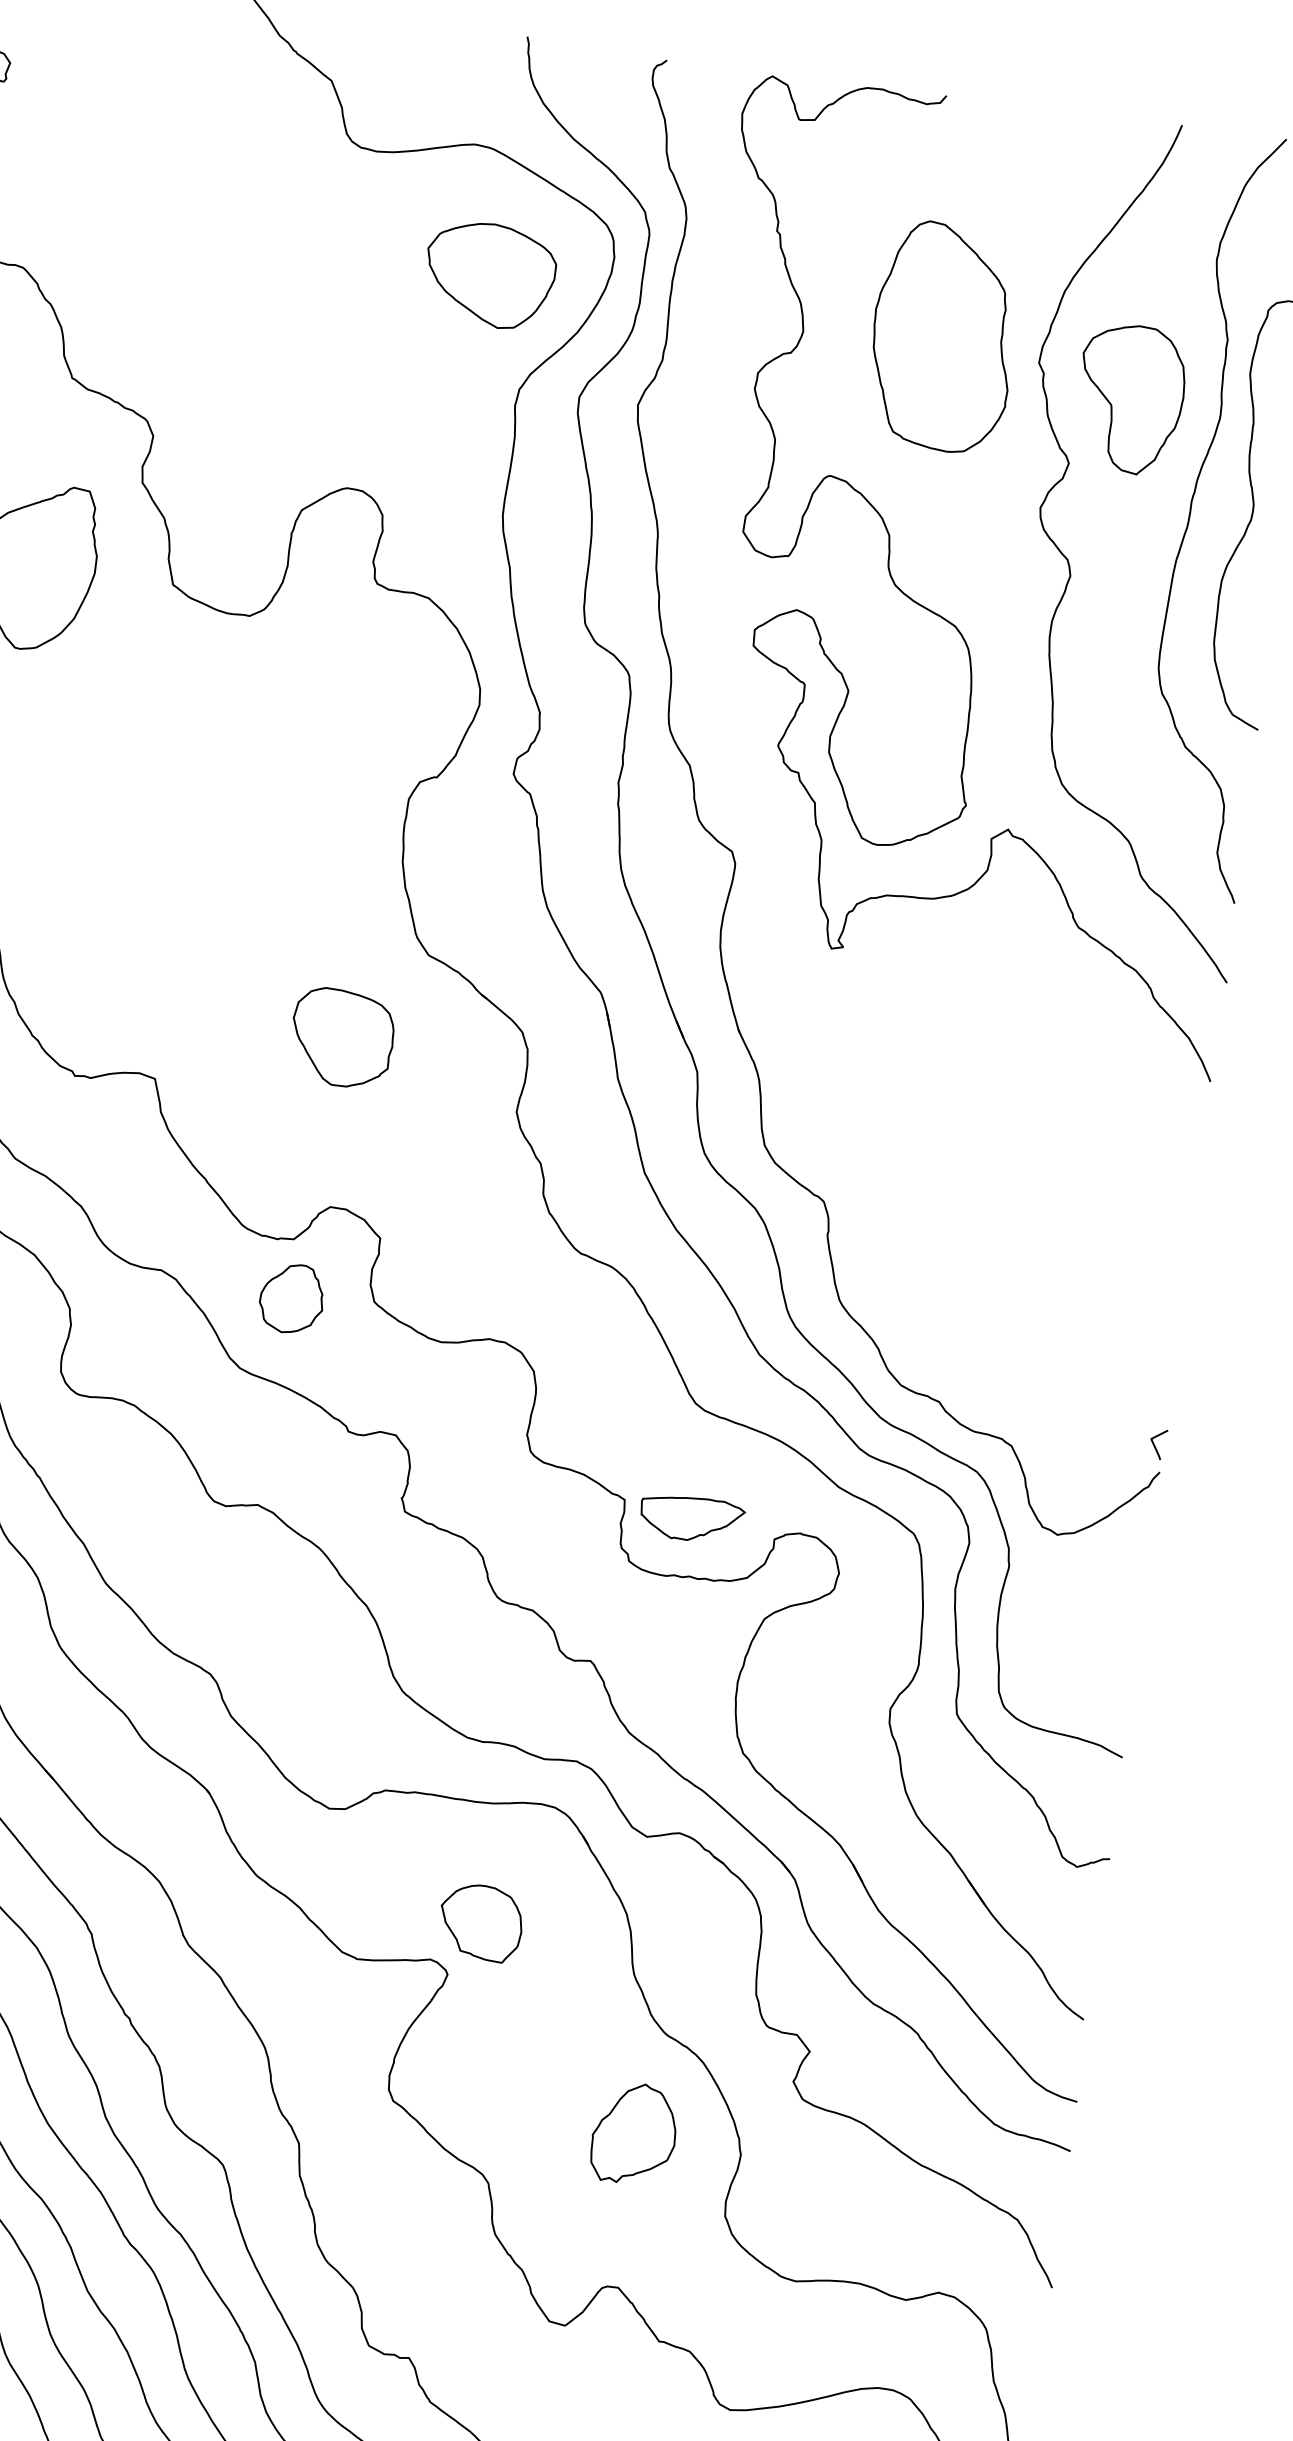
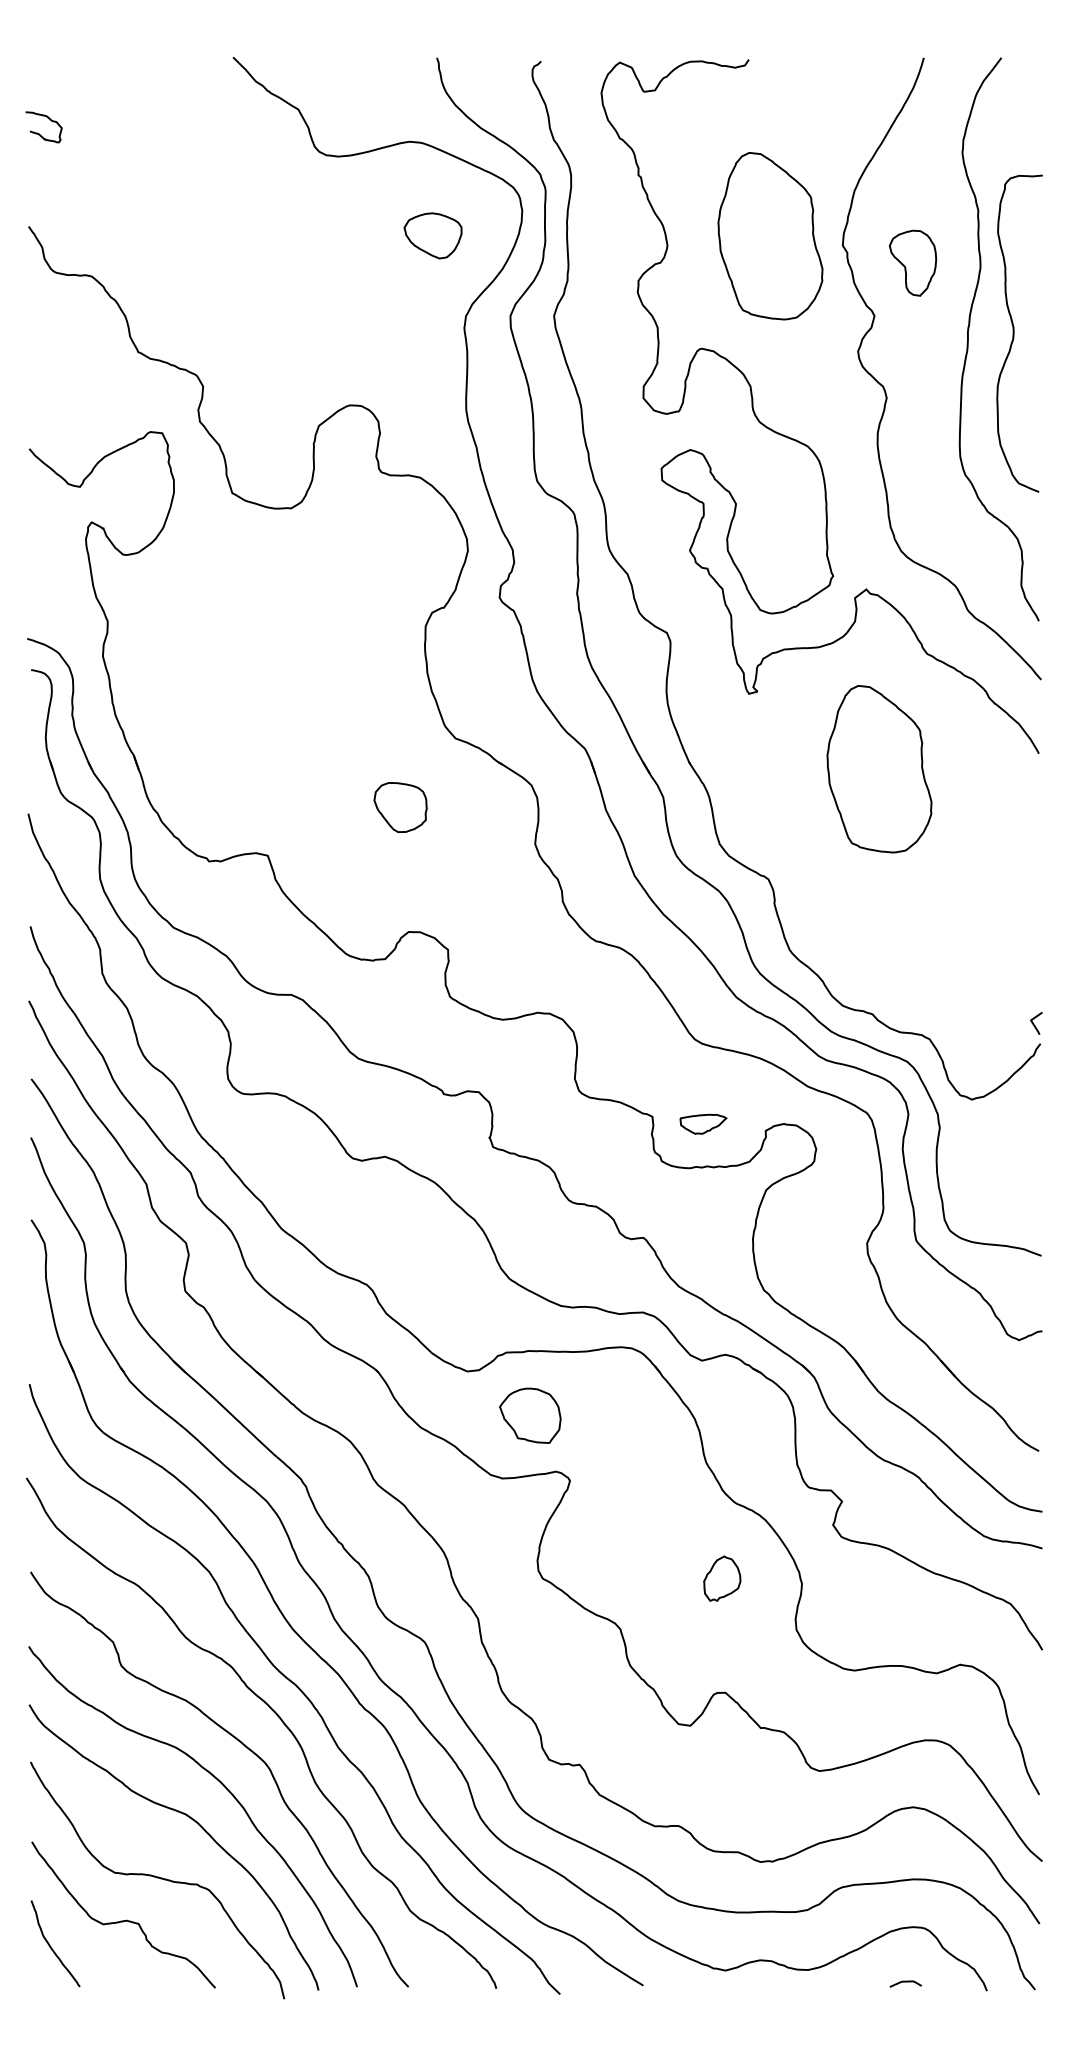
part: (489, 274) -> (432, 235), size x0.6
part: (1129, 399) -> (912, 263), size x0.6
part: (342, 1038) -> (400, 807), size x0.7
part: (993, 1074) -> (879, 769), added
part: (291, 1298) -> (389, 1002), removed
part: (691, 1519) -> (703, 1124), size x0.6
part: (481, 1922) -> (530, 1415), moved
part: (634, 2133) -> (722, 1578), size x0.6

